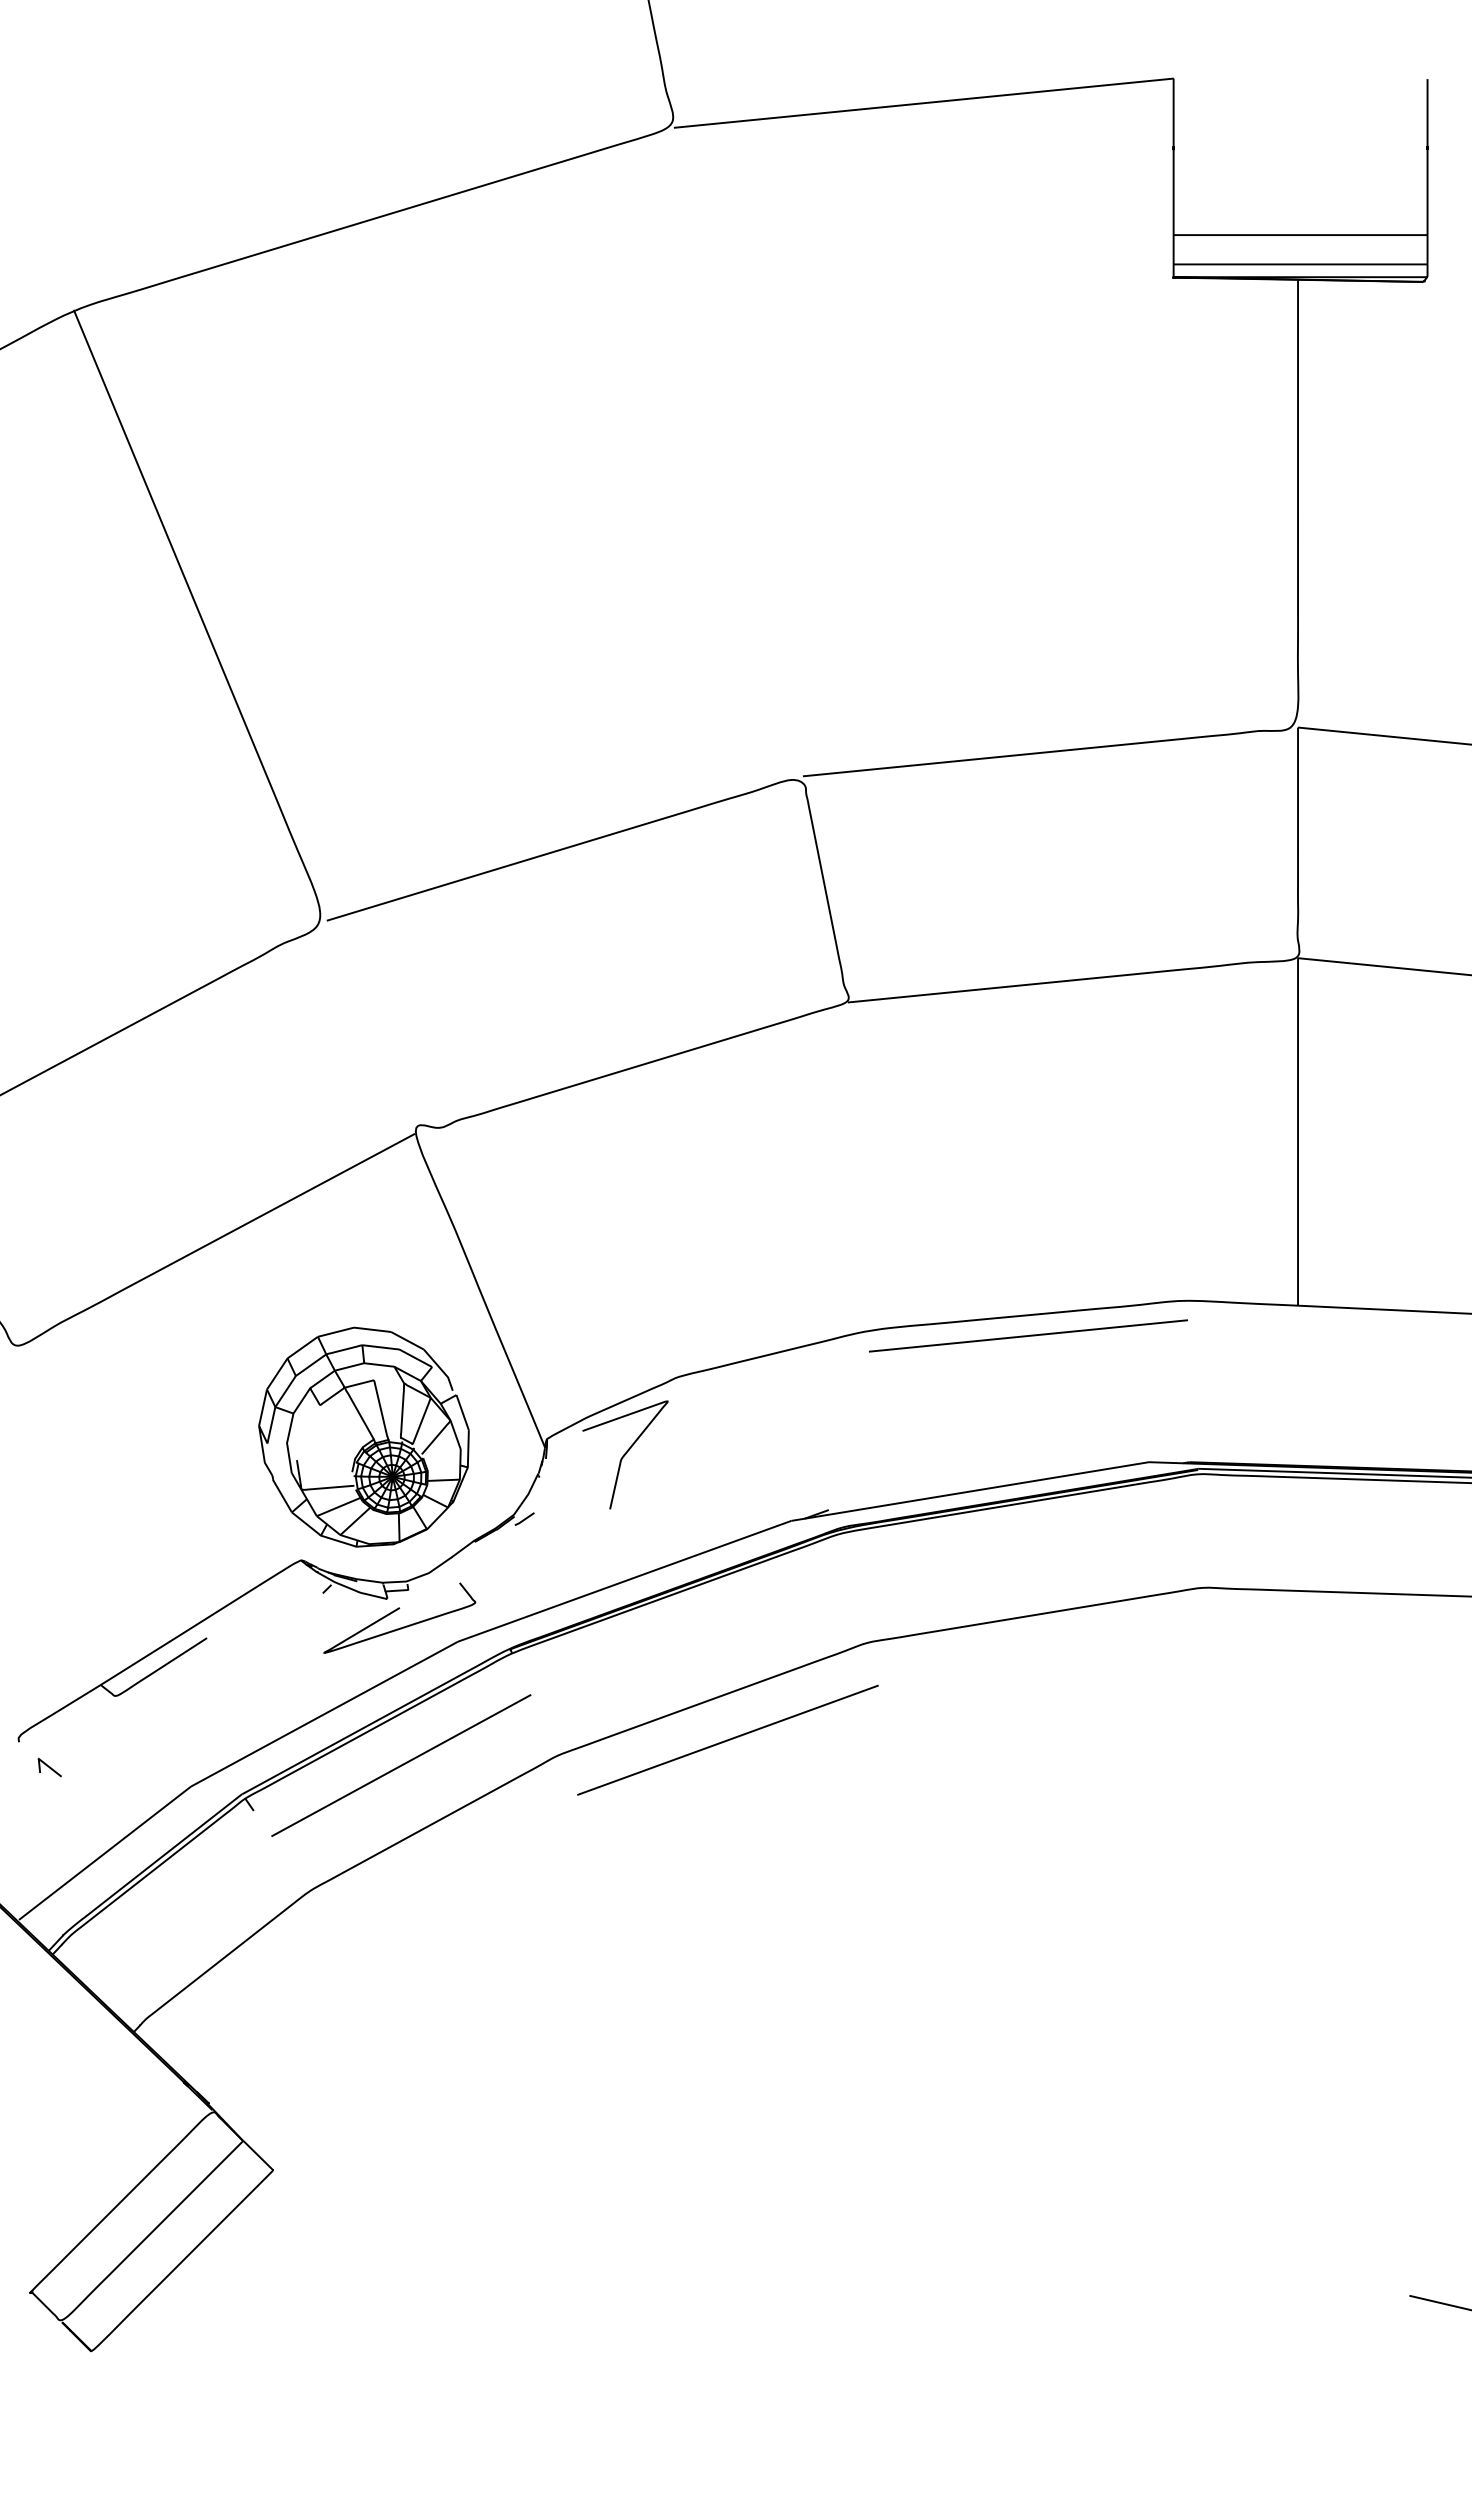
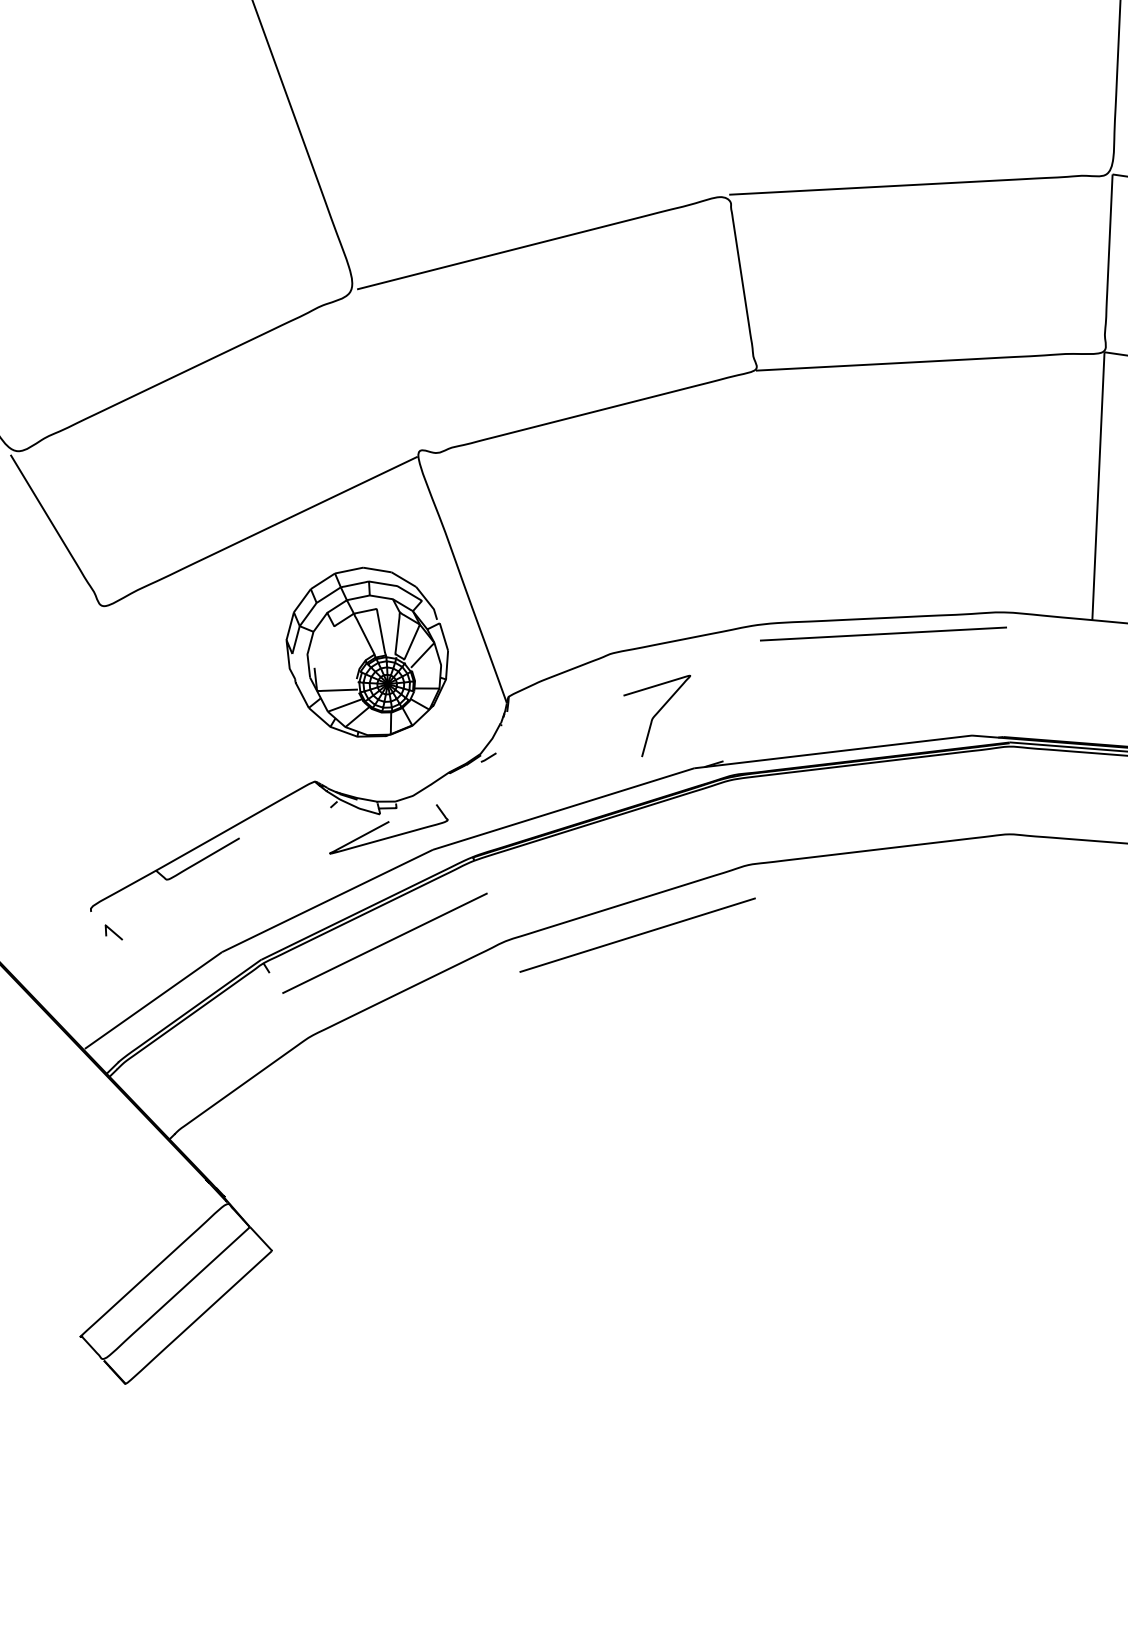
part: (363, 1436) -> (366, 651), moved
curve: (625, 1454) -> (655, 715), moved

